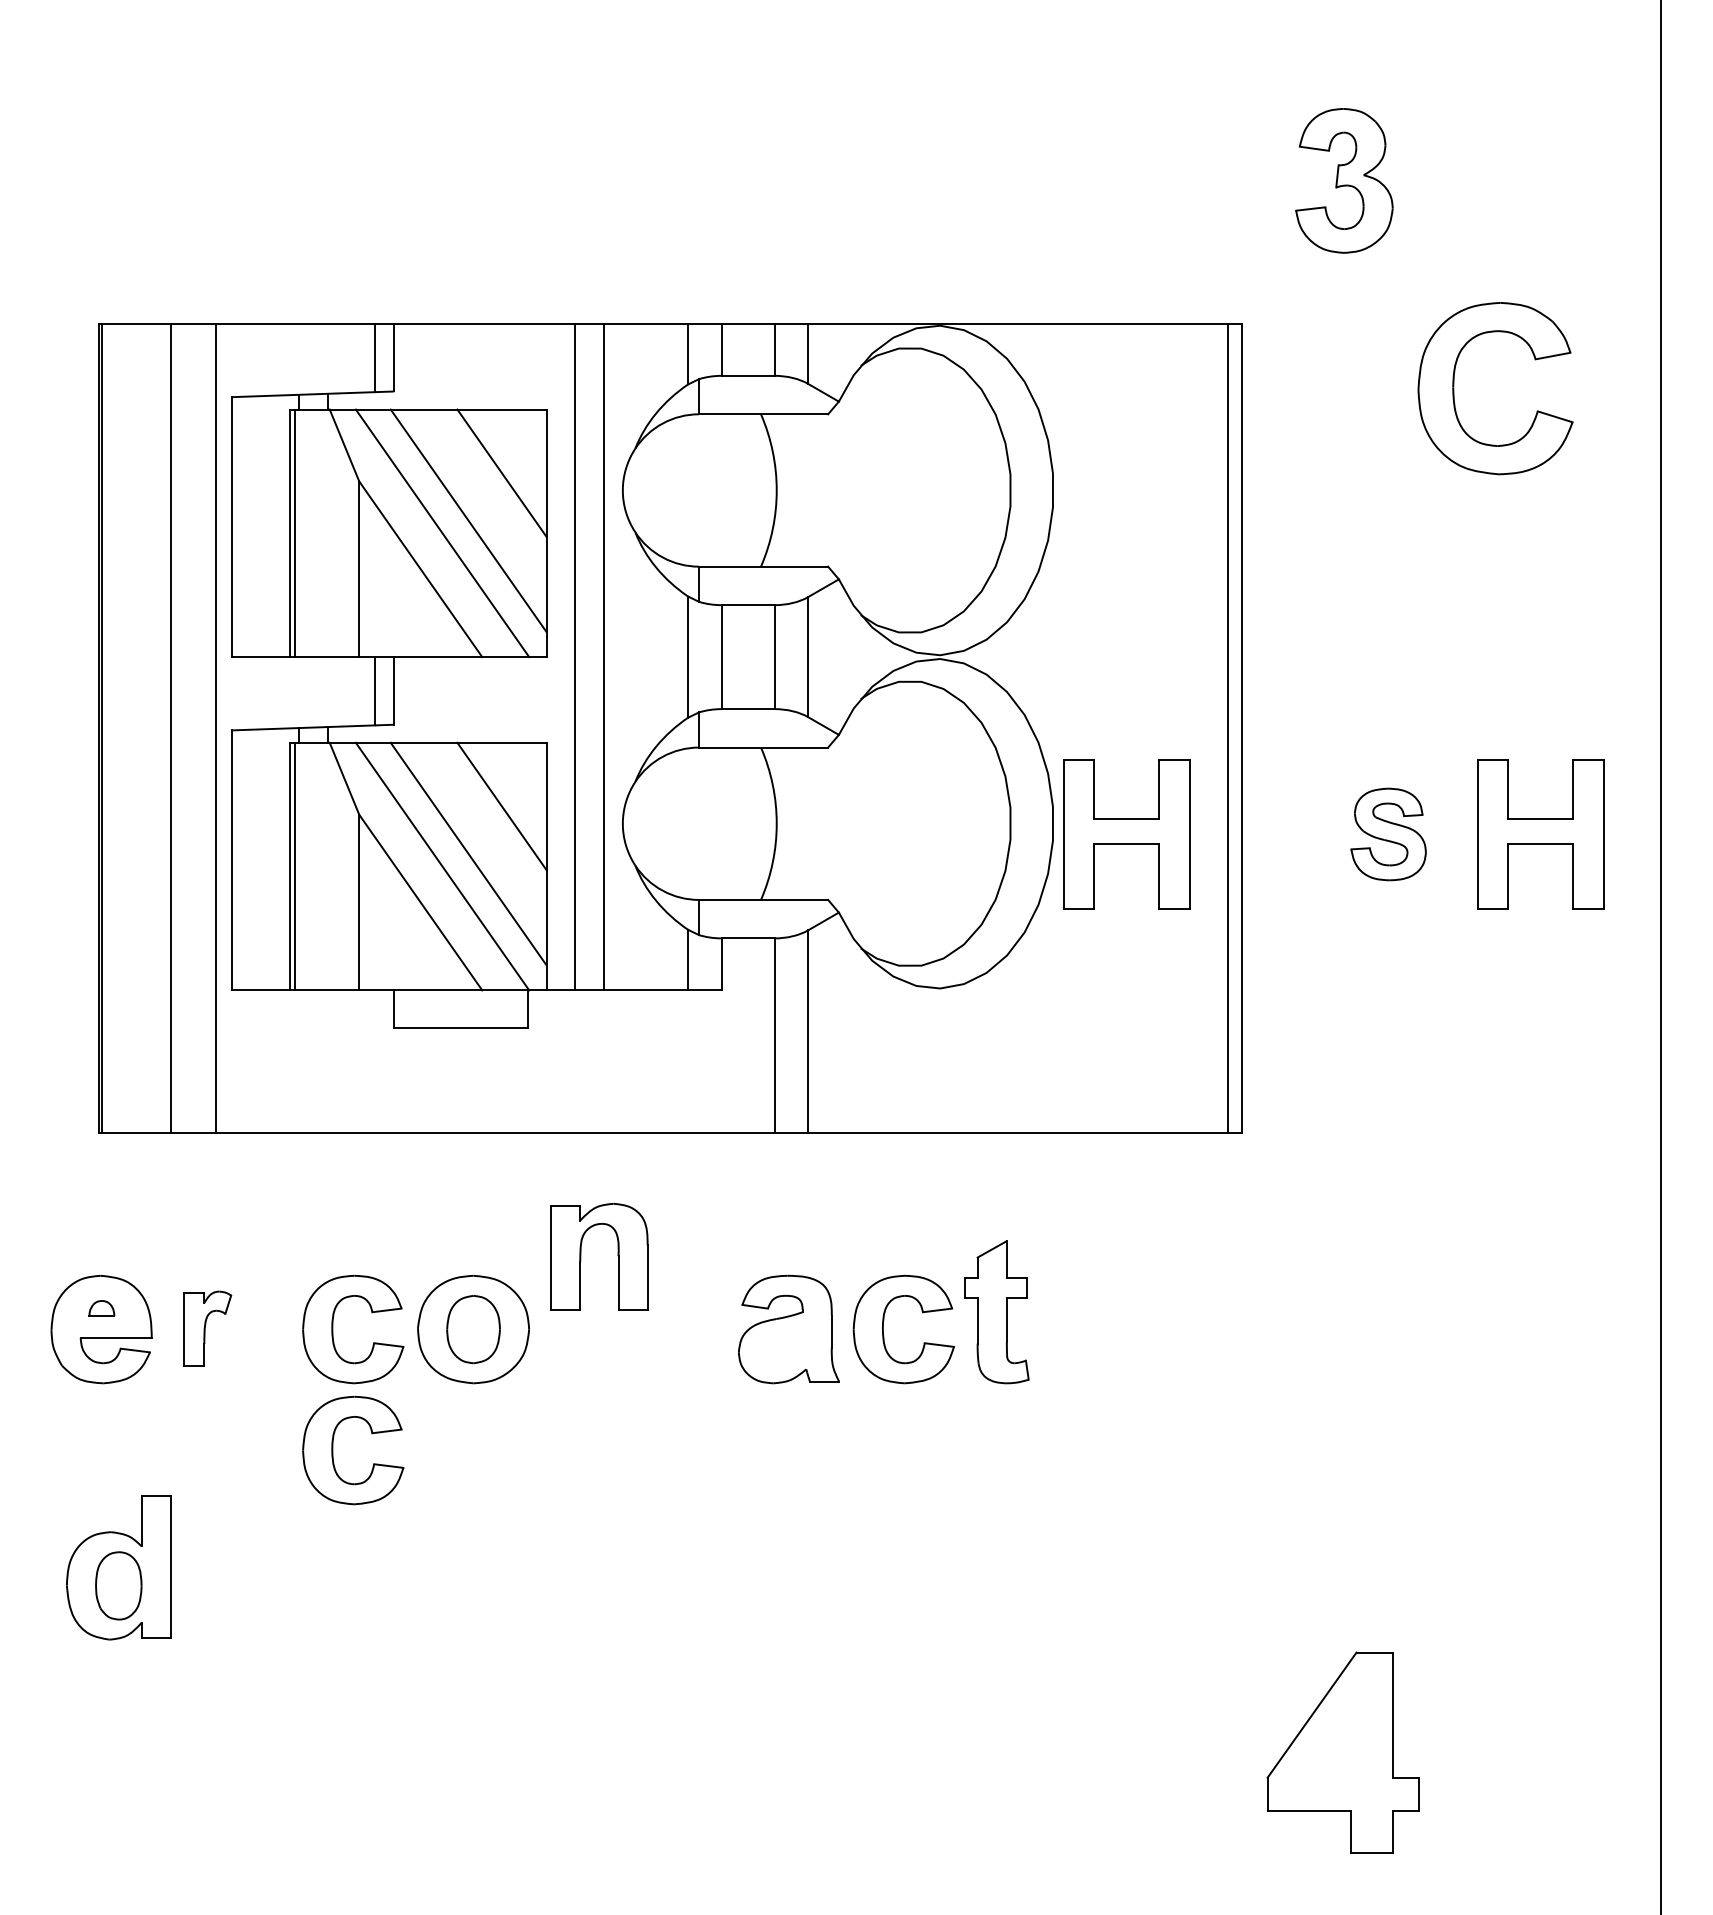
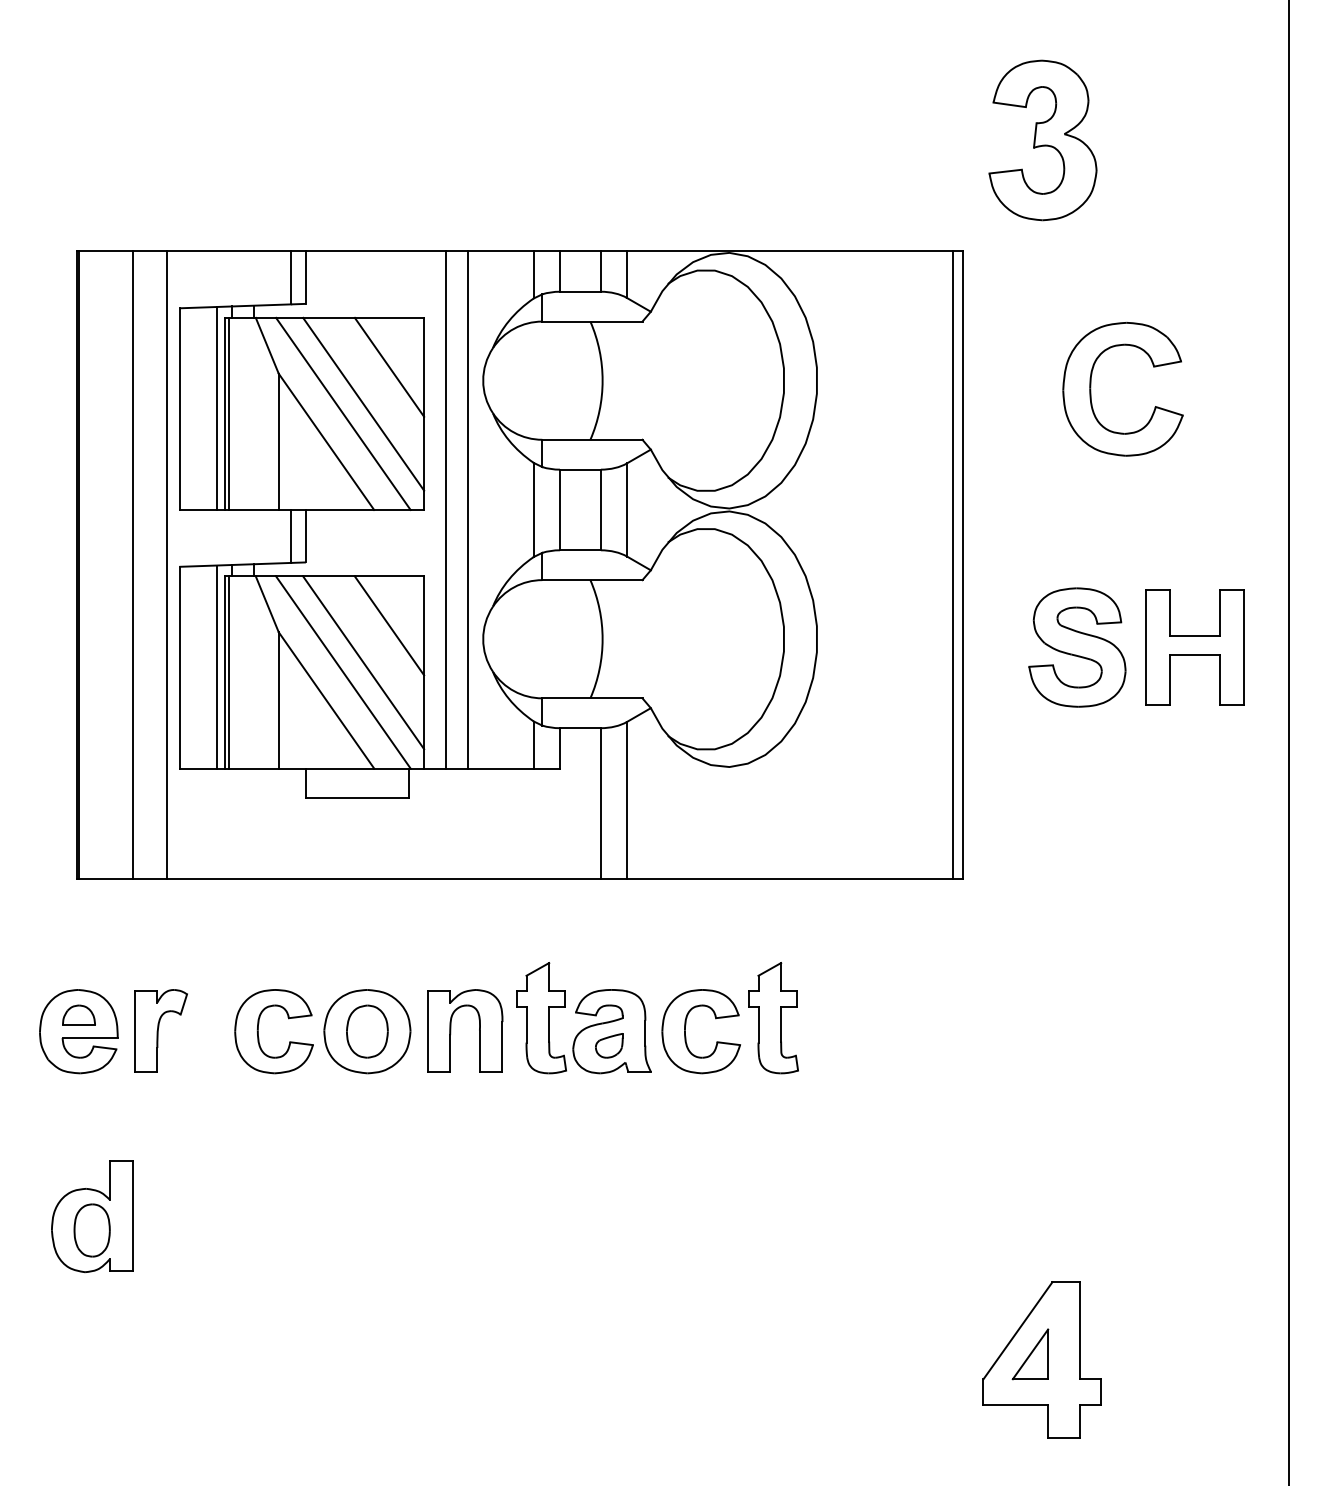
part: (1344, 180) -> (1043, 140), size x1.43
part: (1454, 388) -> (1091, 389), moved
line: (280, 526) -> (217, 408), added
part: (1126, 834) -> (873, 647), removed
part: (1388, 834) -> (1077, 647), size x1.67
line: (280, 859) -> (217, 666), added
part: (581, 1256) -> (451, 1030), moved
part: (101, 1308) -> (78, 1015), size x1.67
part: (697, 1312) -> (541, 1018), added
part: (207, 1328) -> (161, 1030), size x1.43
part: (785, 1347) -> (609, 1045), added
part: (333, 1450) -> (258, 1125), removed
part: (1328, 1745) -> (1030, 1354), added

